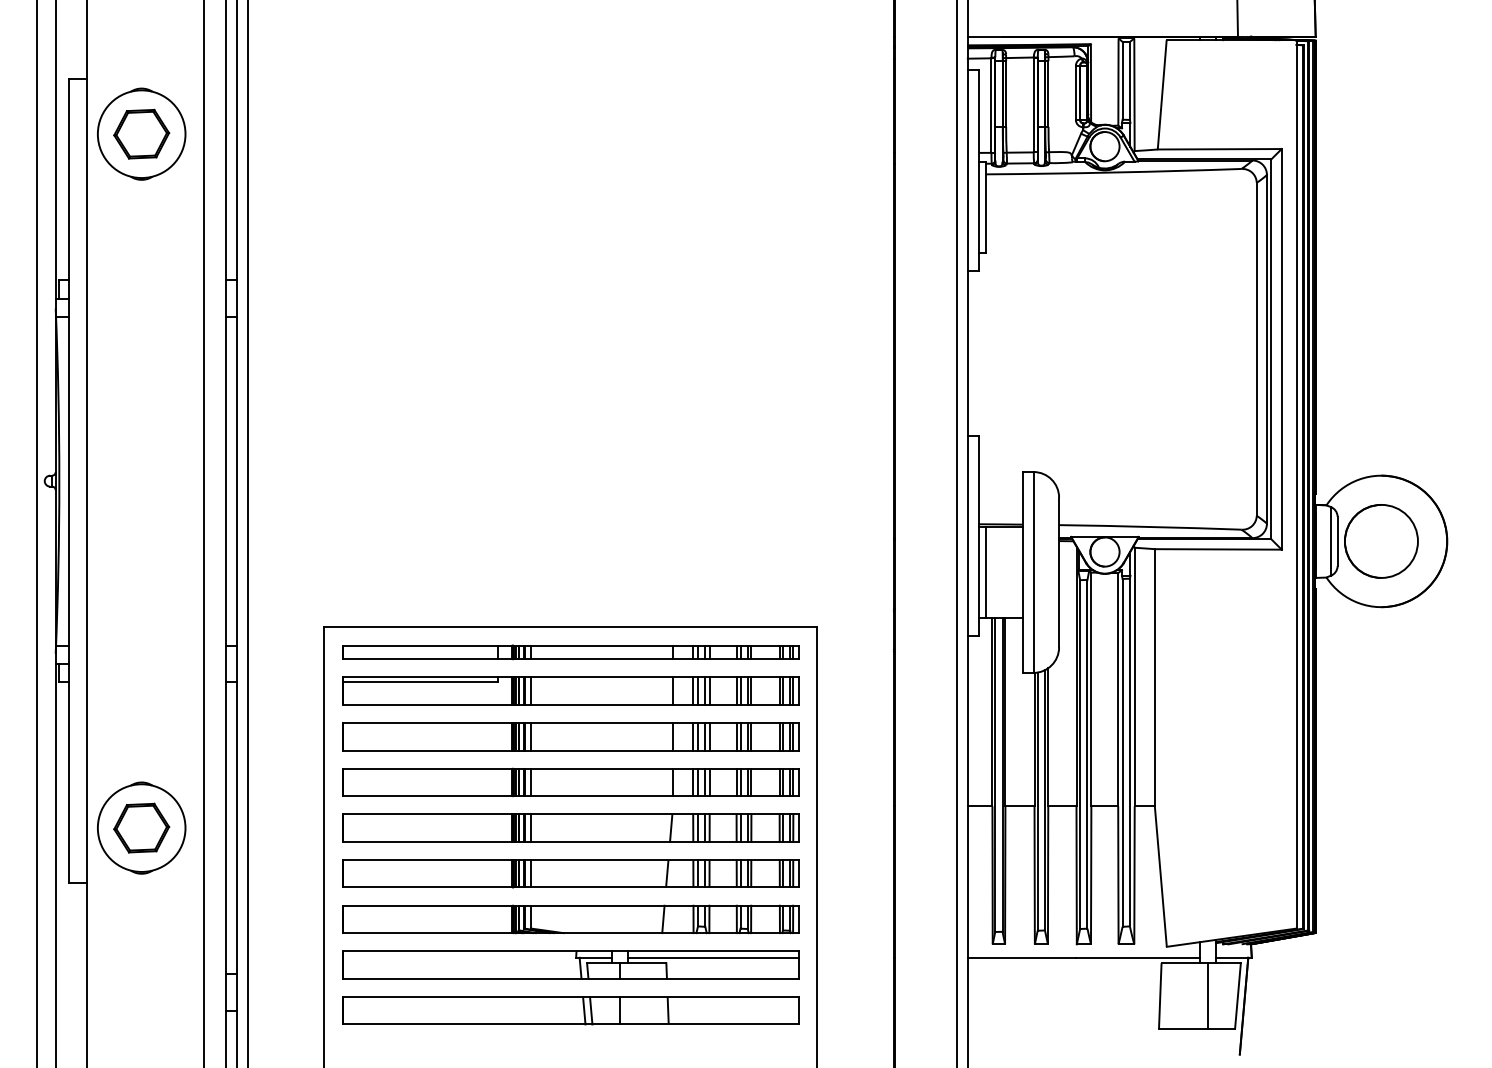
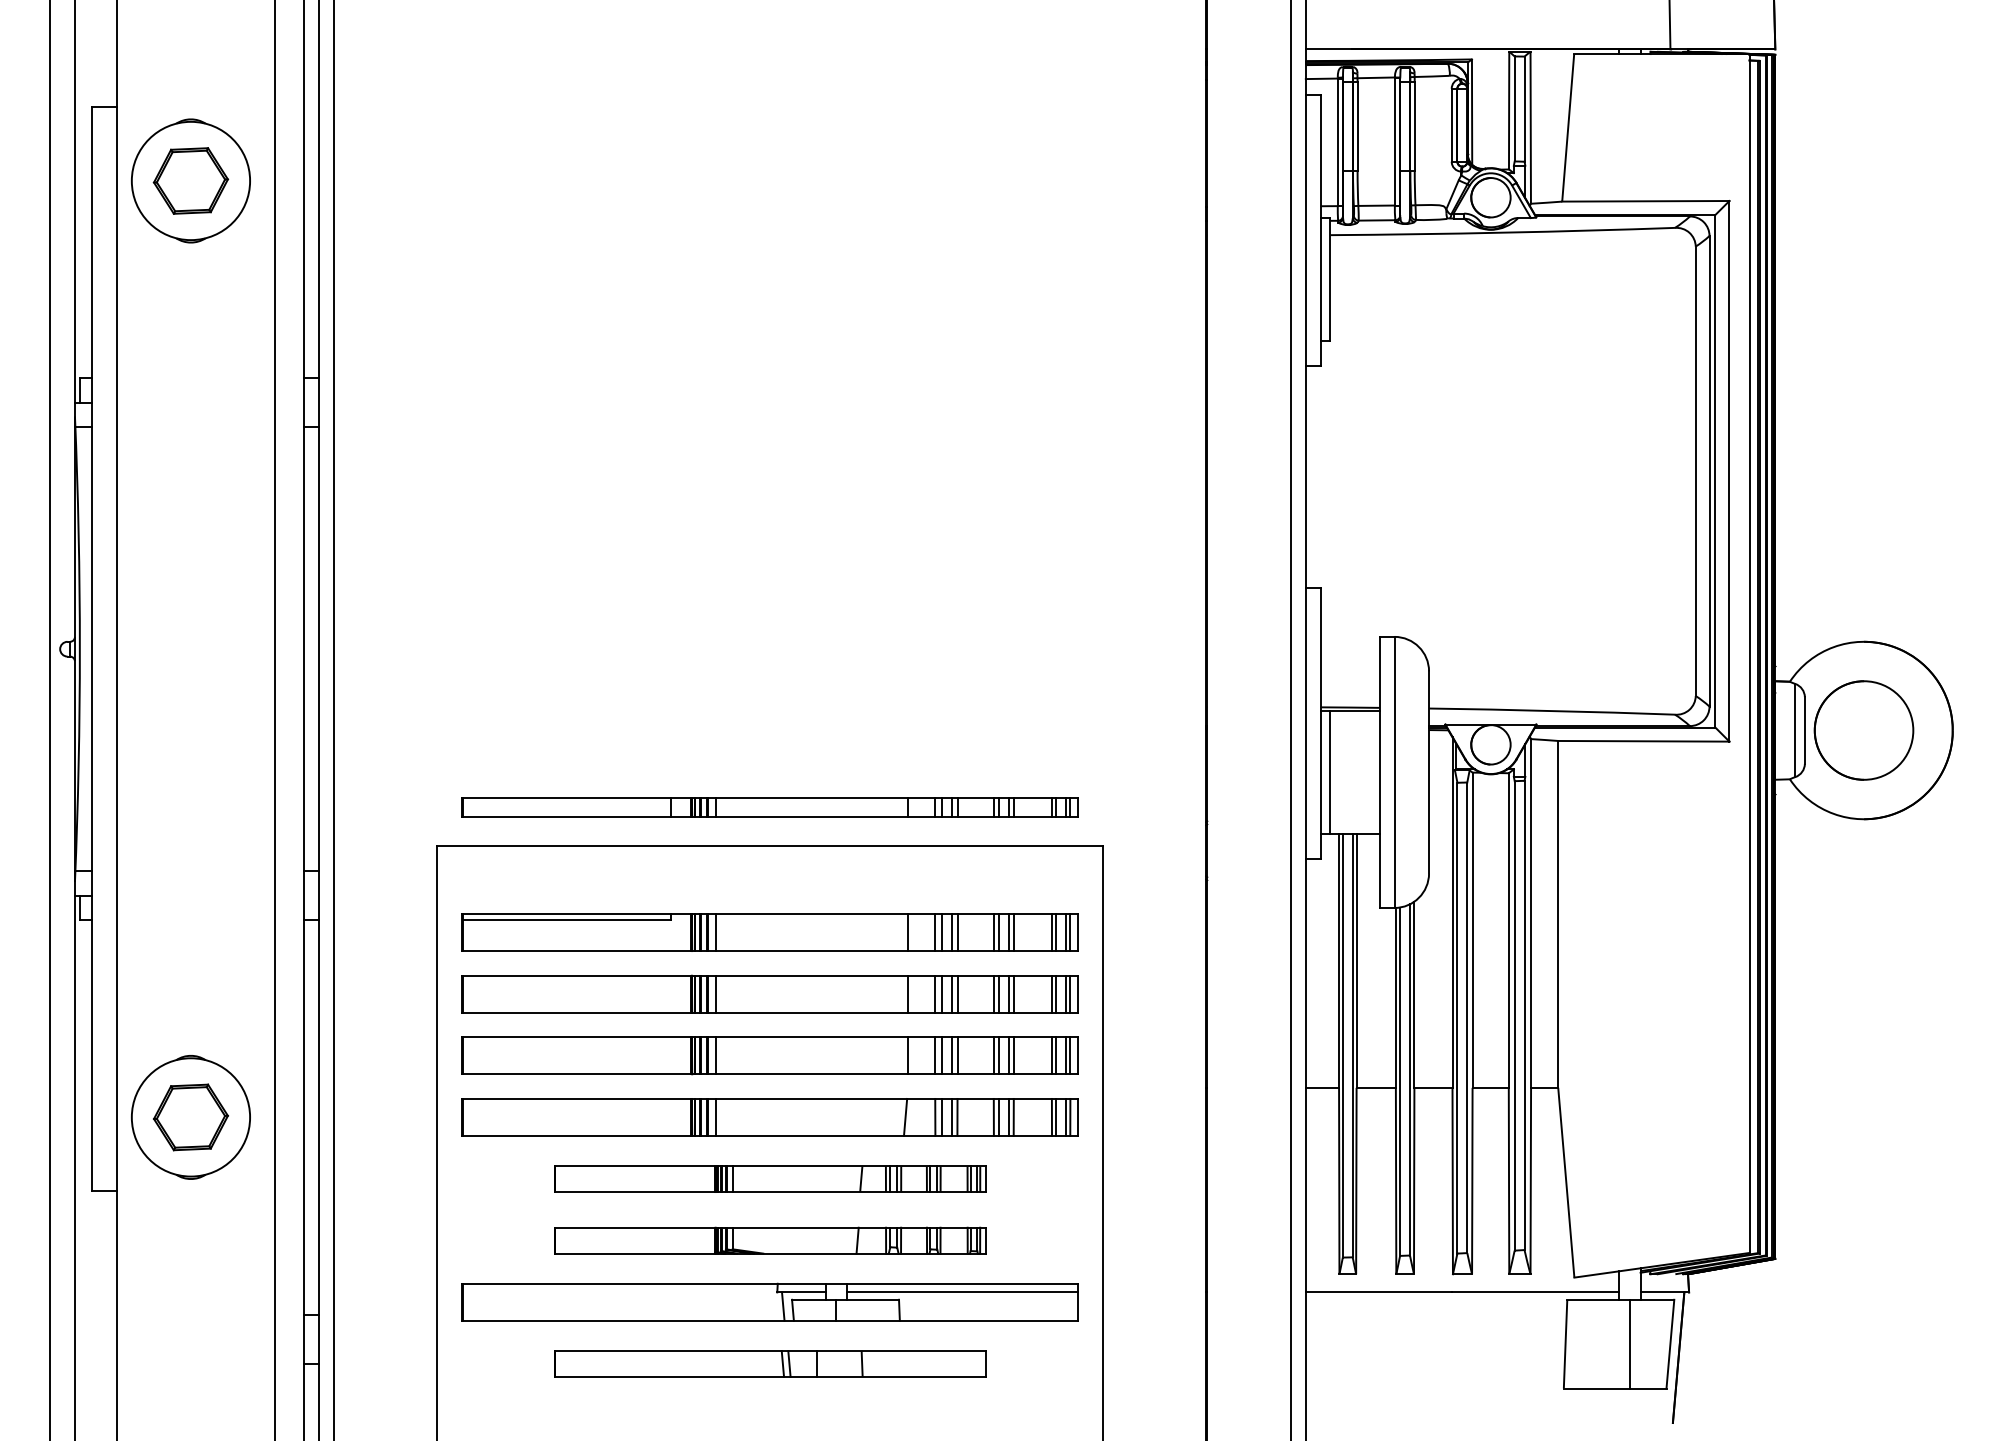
part: (570, 652) -> (769, 807), moved
part: (570, 873) -> (769, 1178), size x0.7
part: (570, 919) -> (769, 1240), size x0.7
part: (570, 1010) -> (769, 1363), size x0.7

